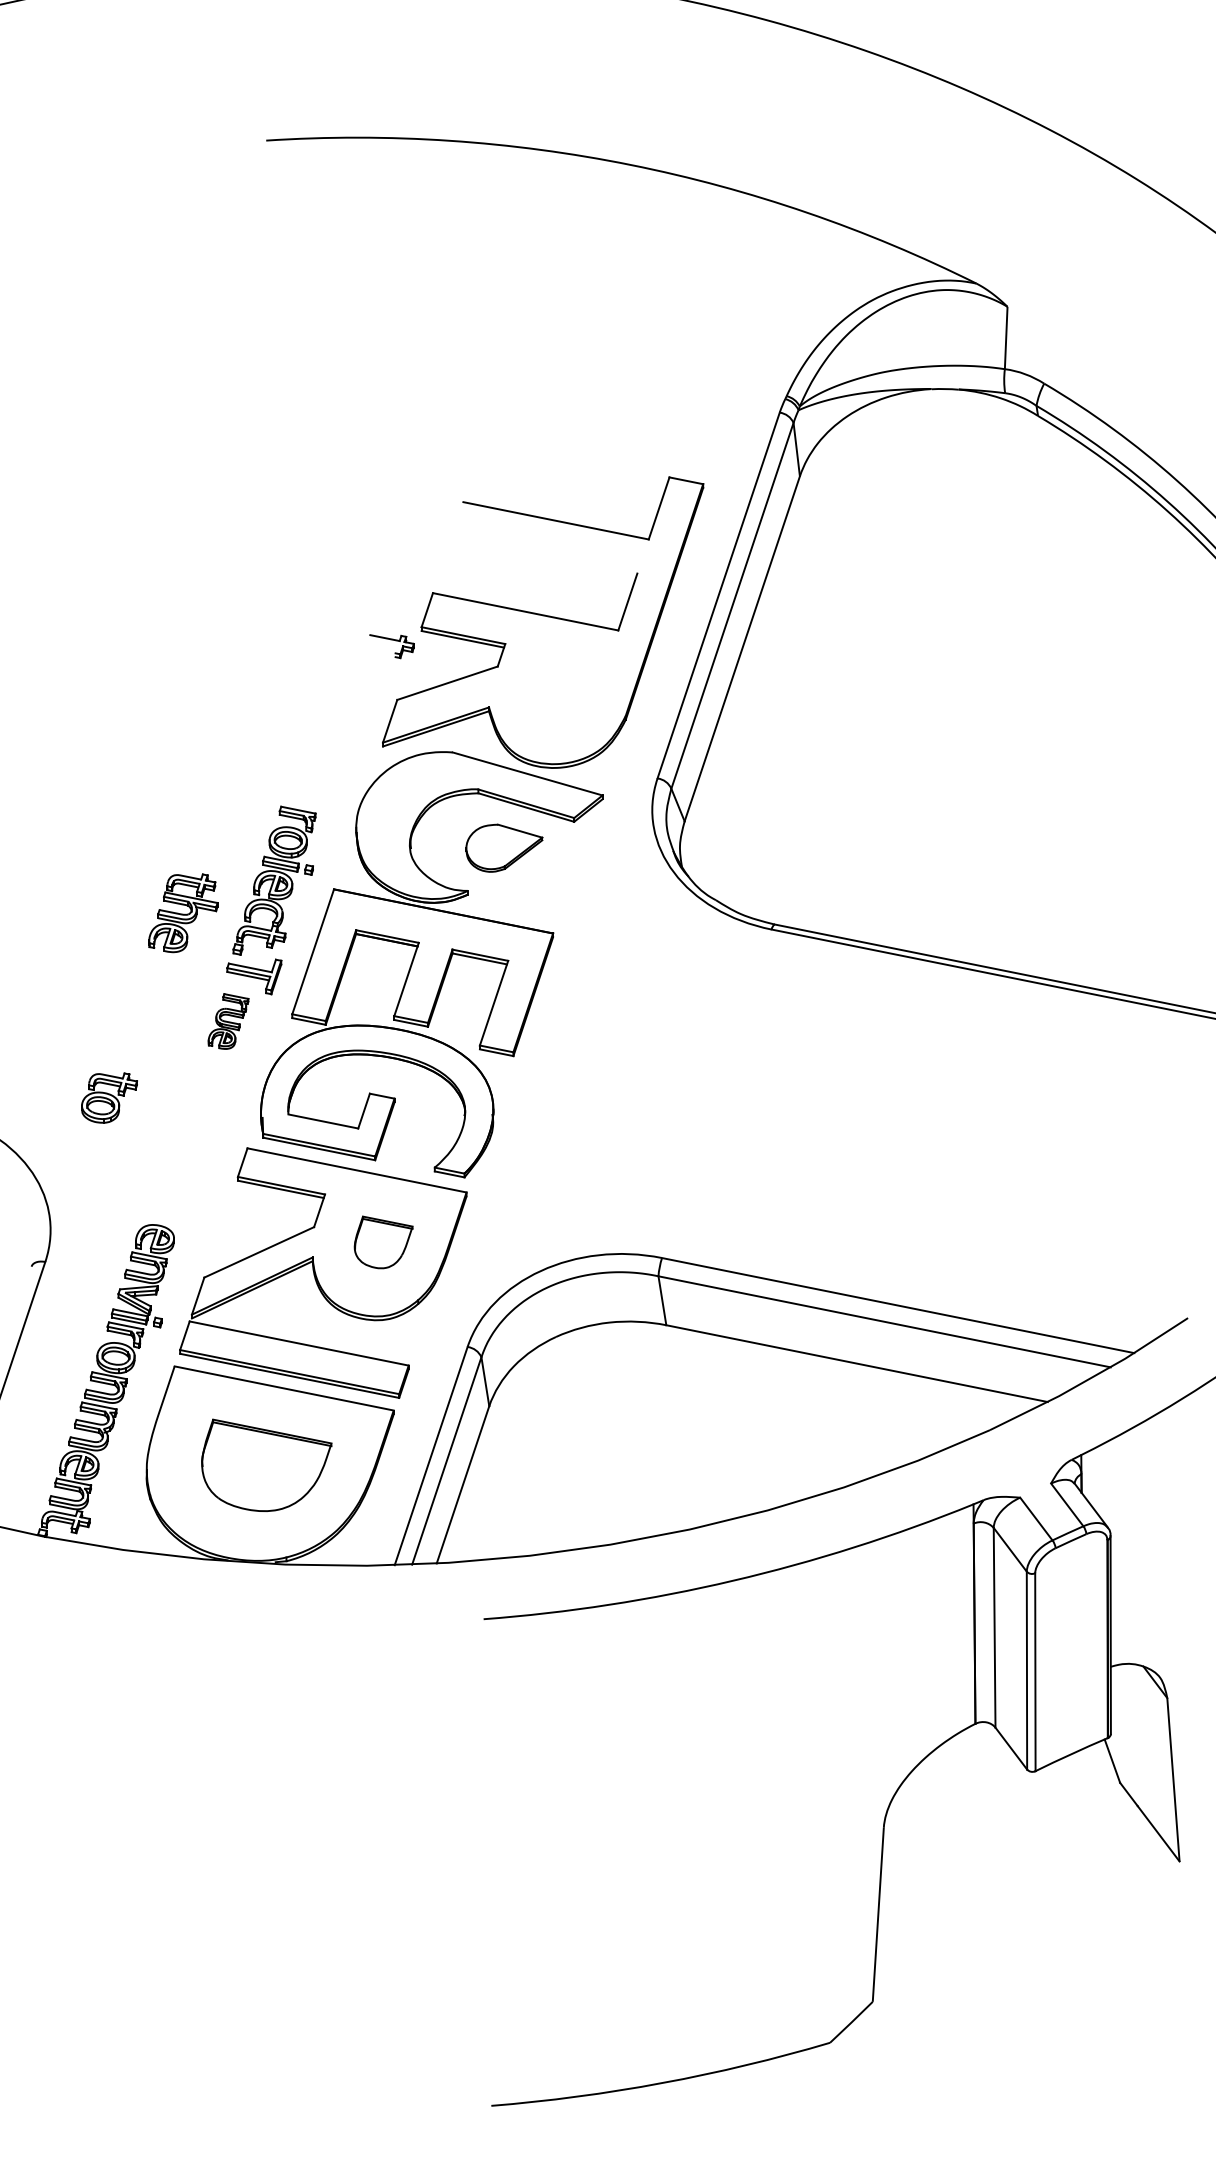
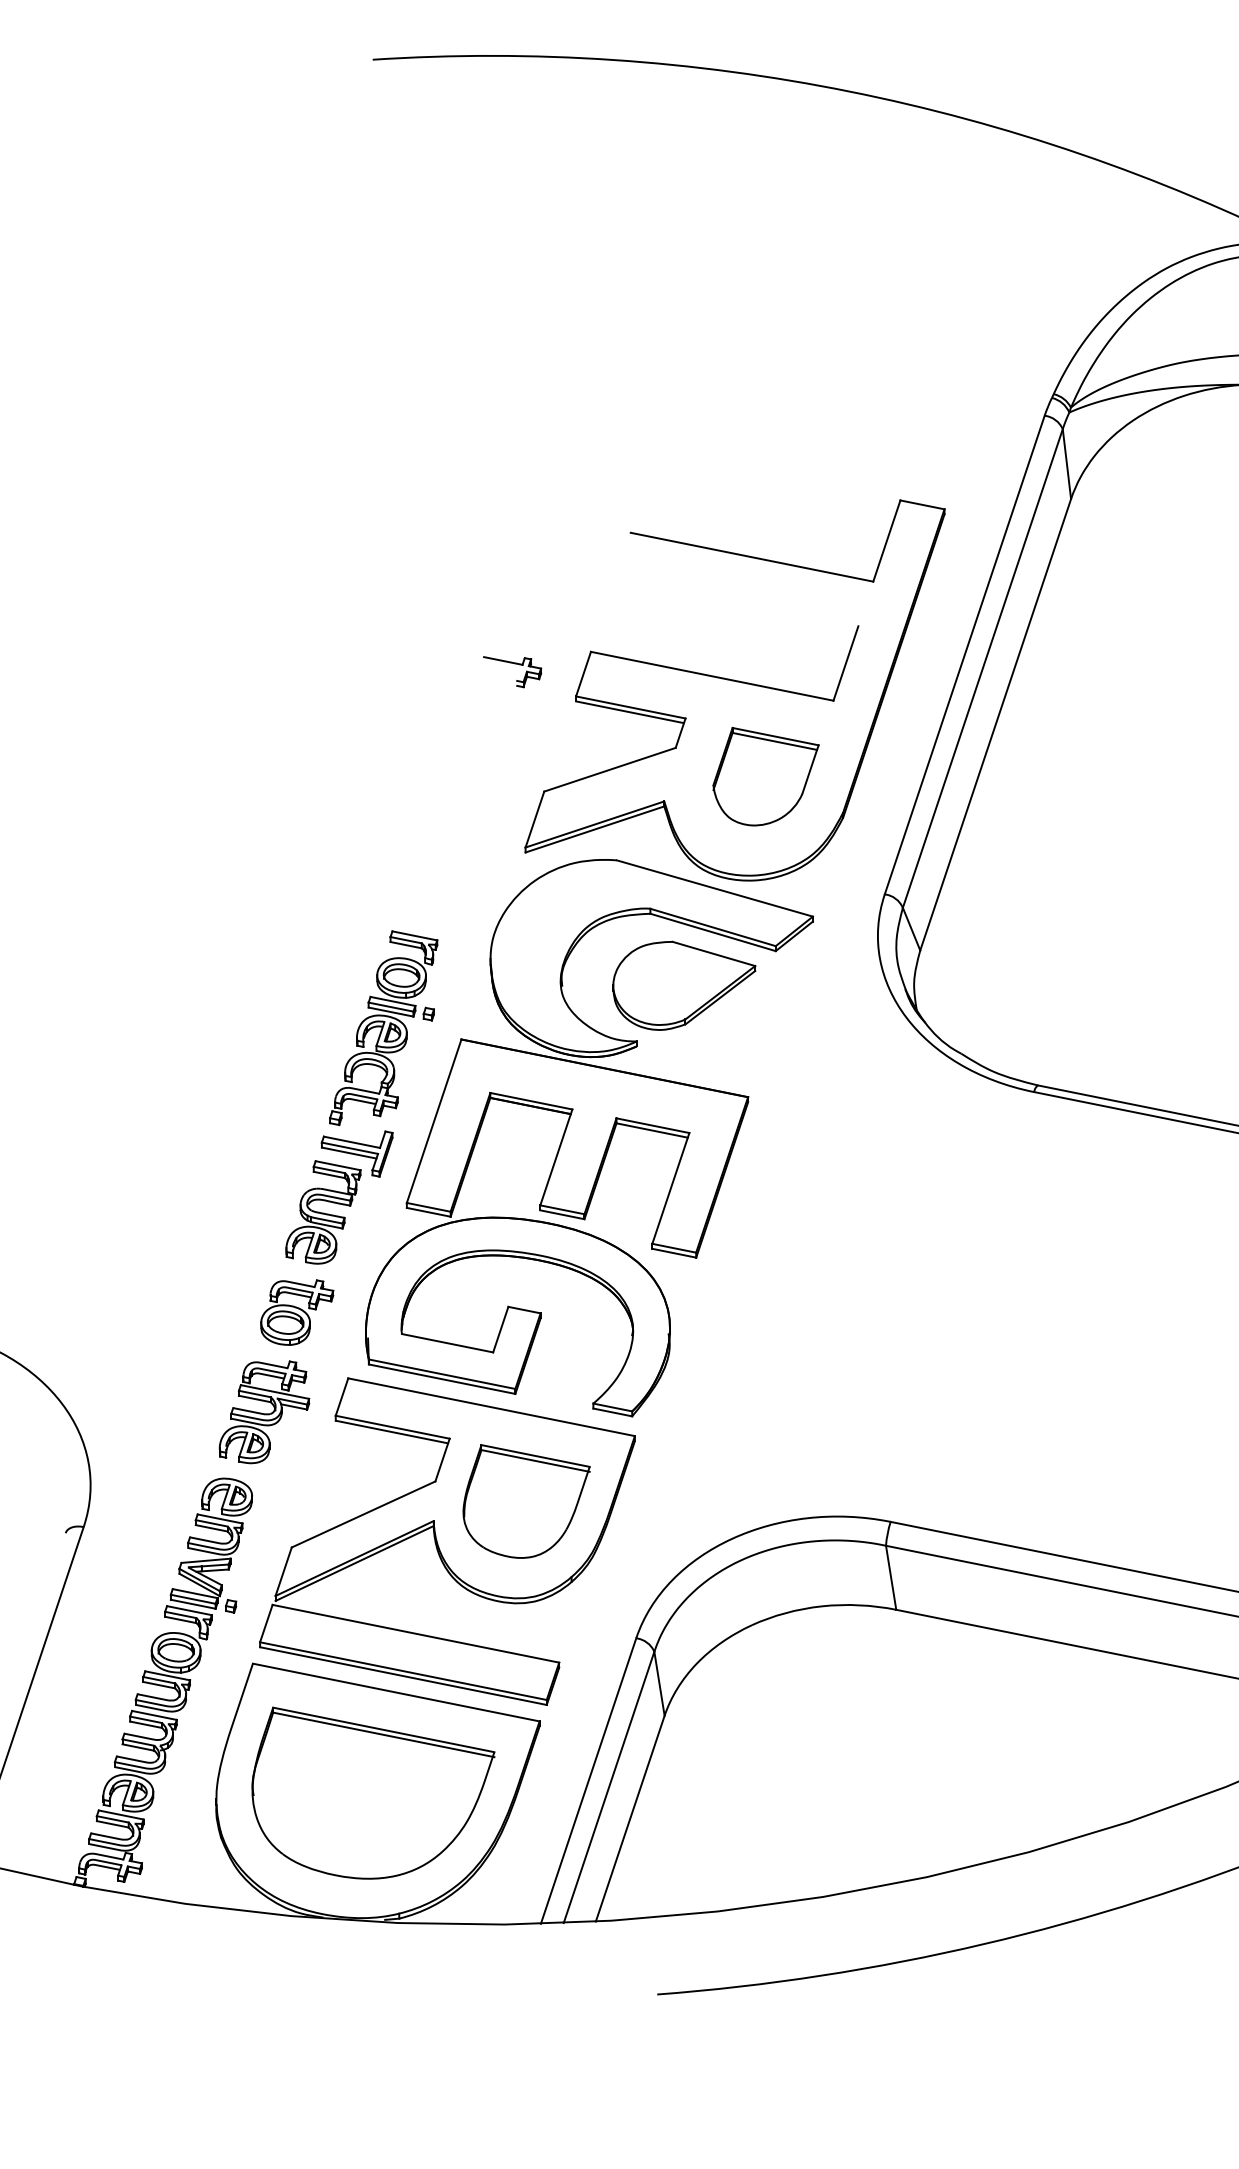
part: (391, 646) -> (511, 671), moved
part: (566, 688) -> (765, 776), added
part: (504, 847) -> (684, 984), size x1.43
part: (183, 913) -> (264, 1412), moved
part: (228, 1021) -> (323, 1212), size x1.43
part: (109, 1097) -> (297, 1311), moved
part: (383, 1242) -> (526, 1501), size x1.67
part: (266, 1465) -> (373, 1793), size x1.43

